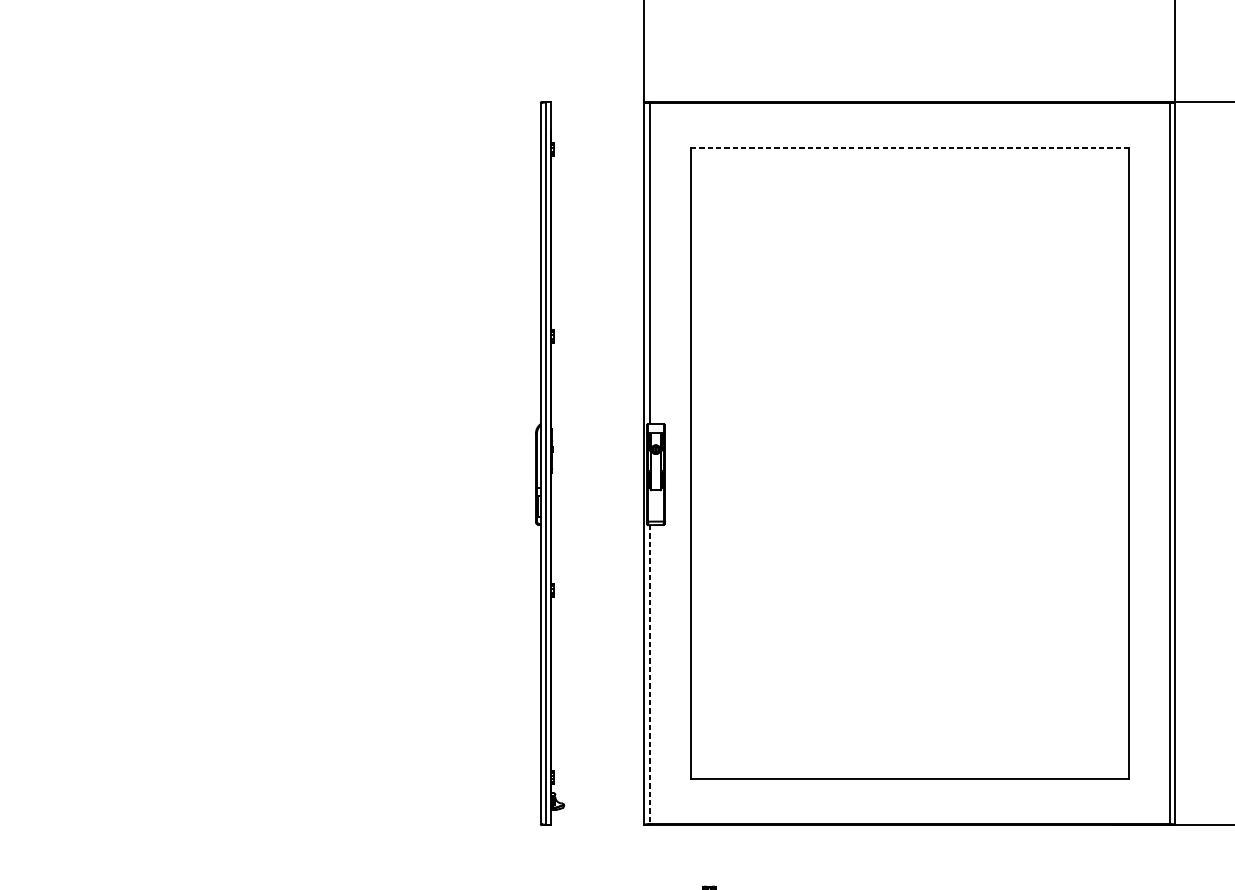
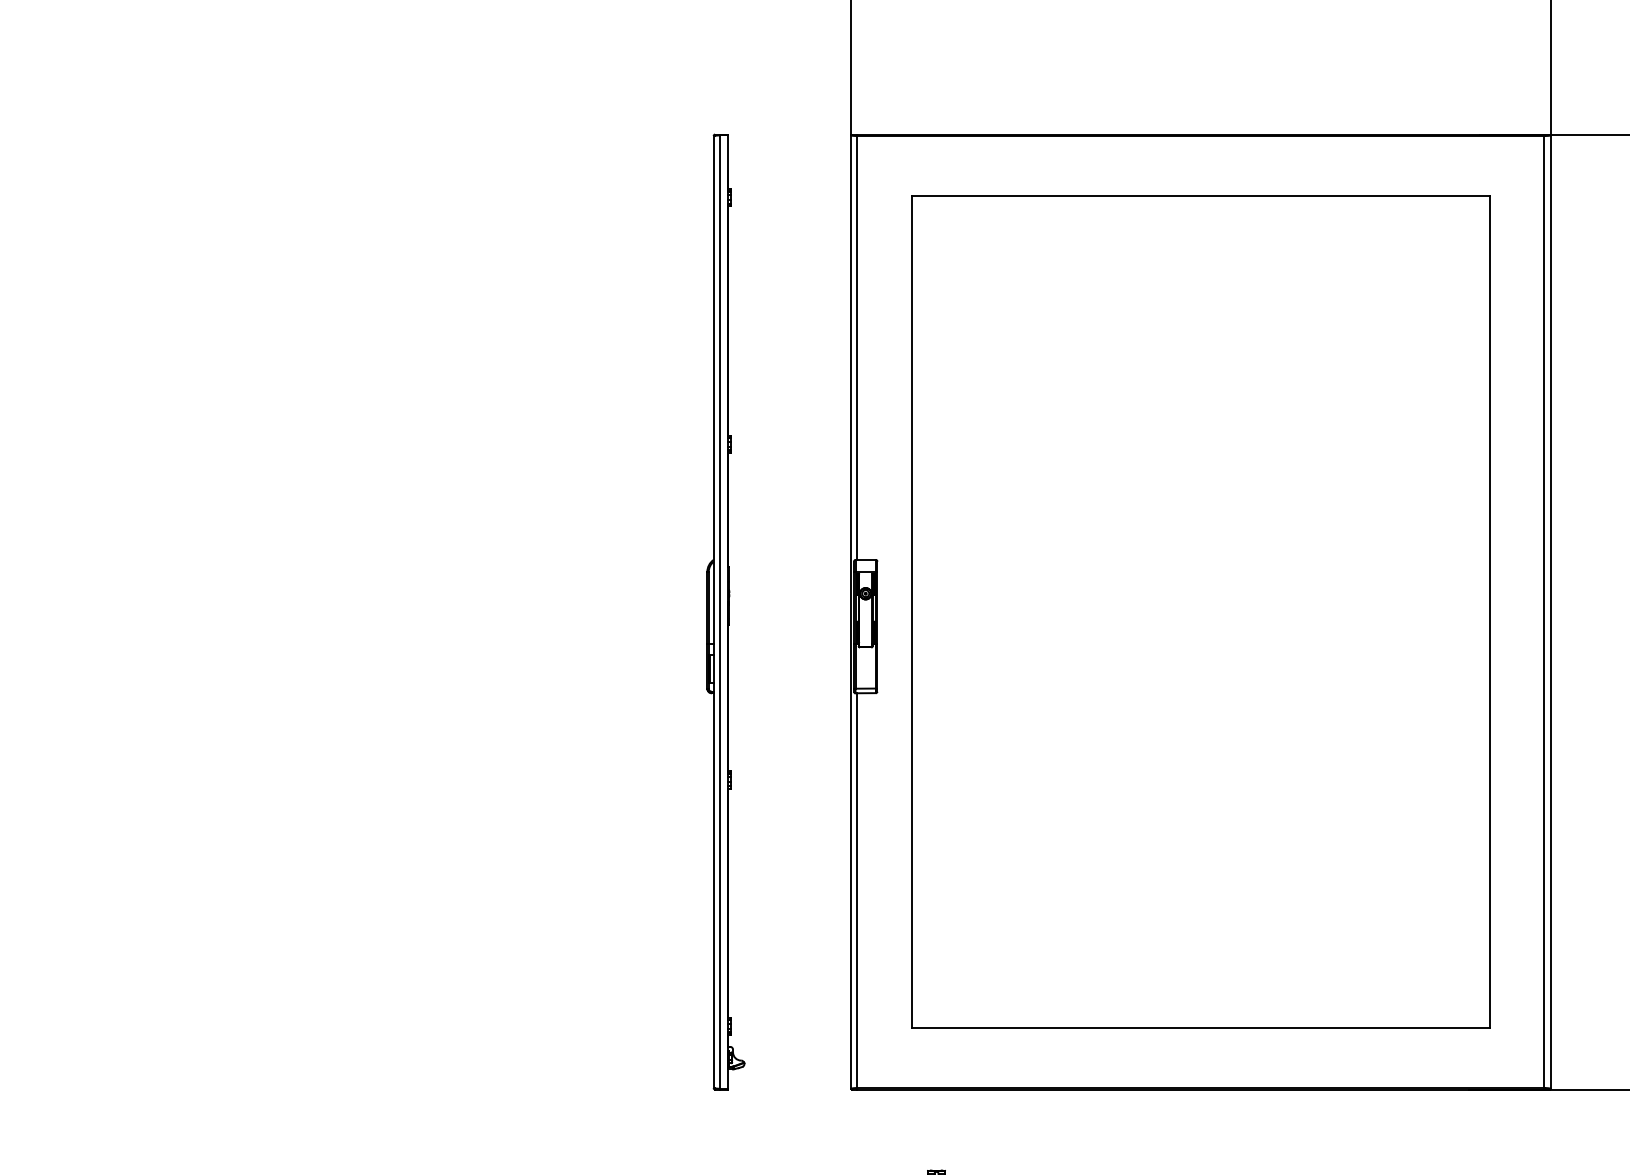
line: (909, 148) -> (1200, 195), dashed -> solid
line: (649, 675) -> (857, 891), dashed -> solid

